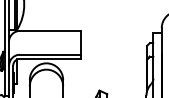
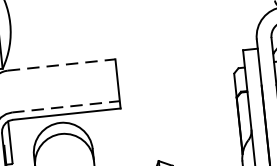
line: (50, 30) -> (61, 64), solid -> dashed
line: (50, 54) -> (65, 106), solid -> dashed

